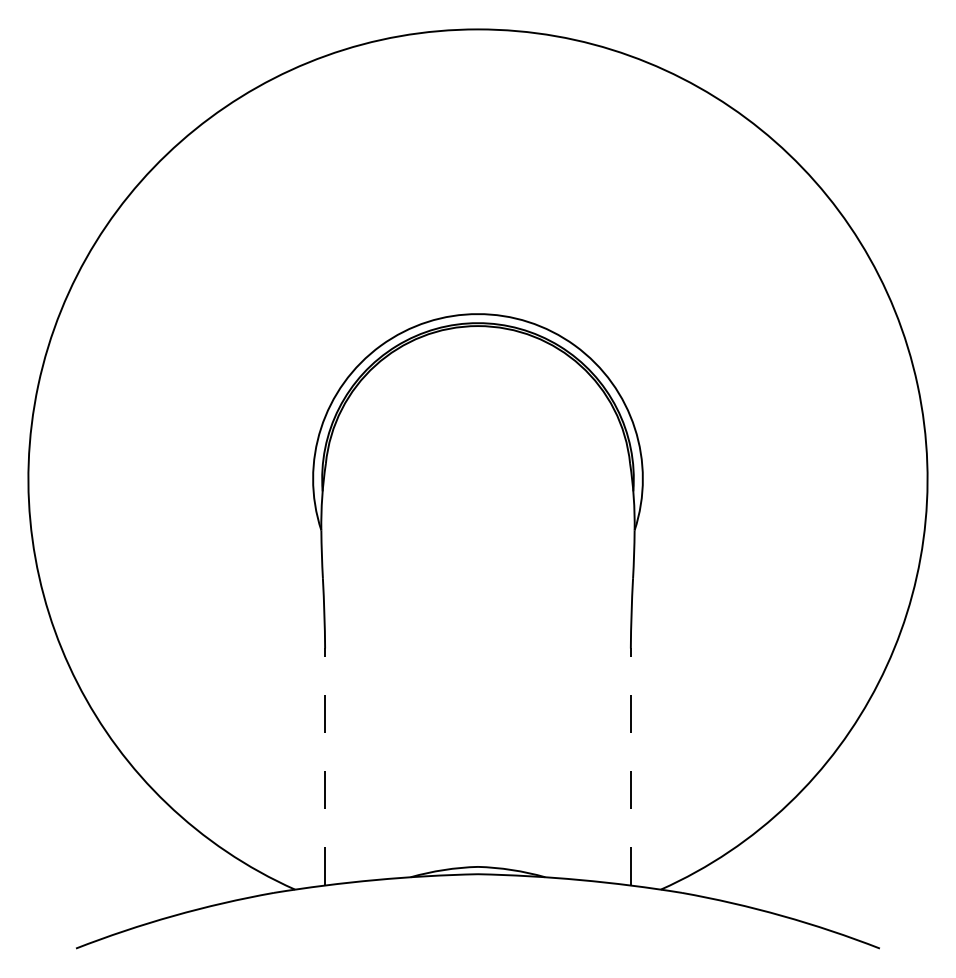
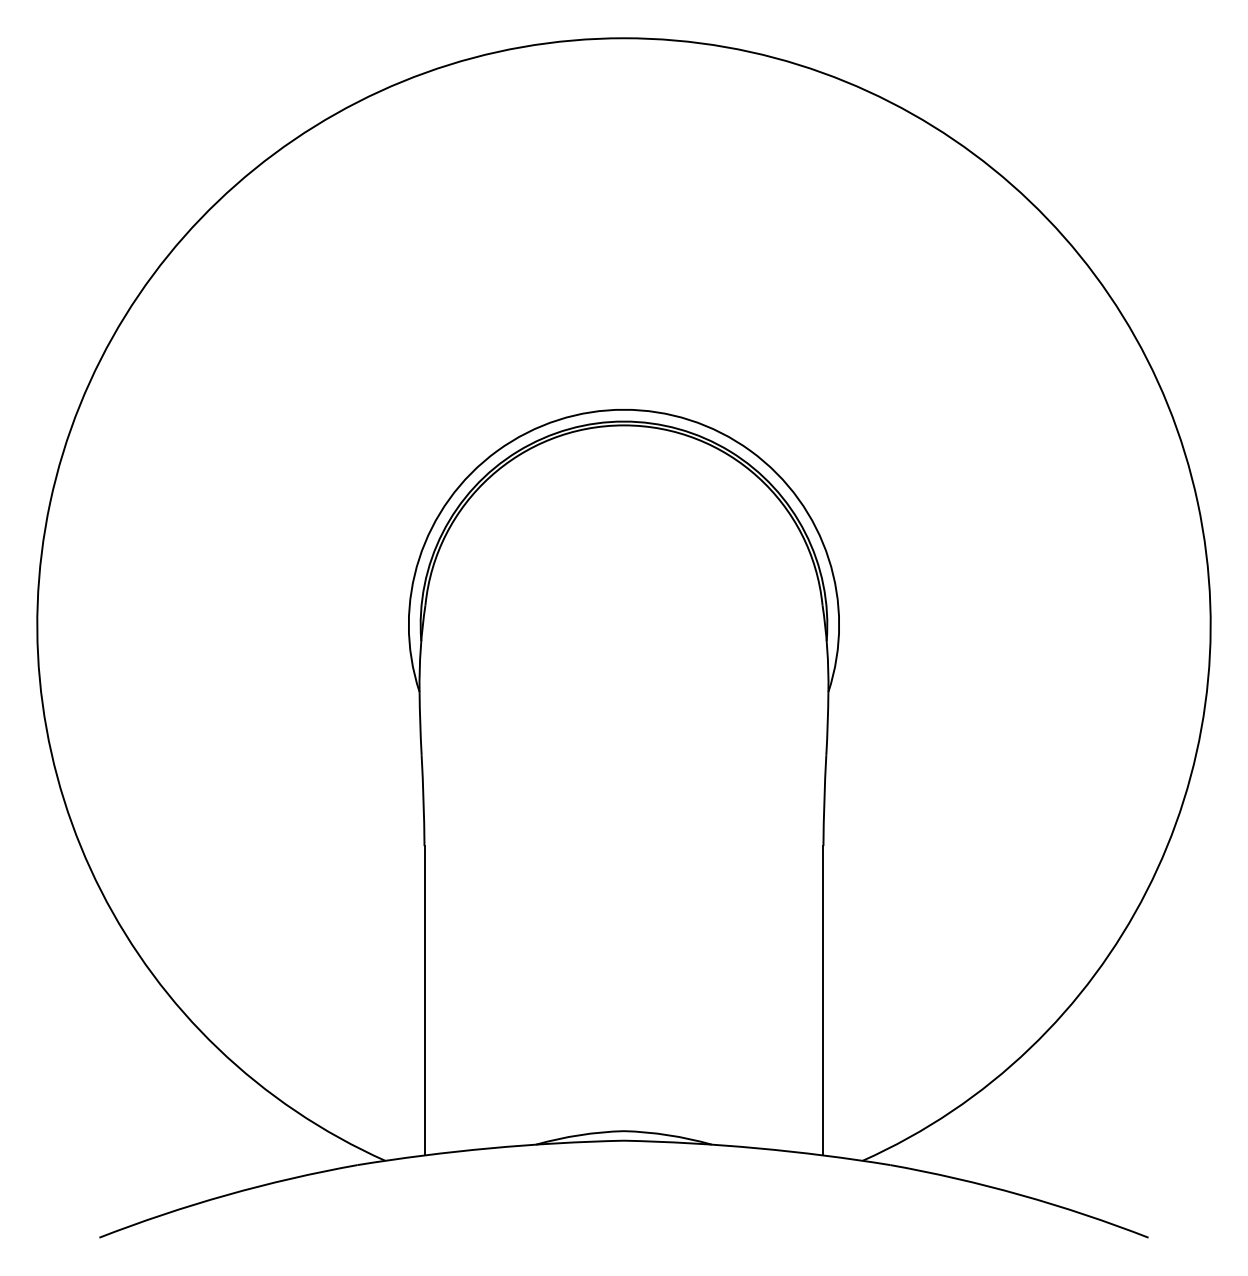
line: (325, 766) -> (424, 1000), dashed -> solid
line: (630, 766) -> (823, 1000), dashed -> solid

